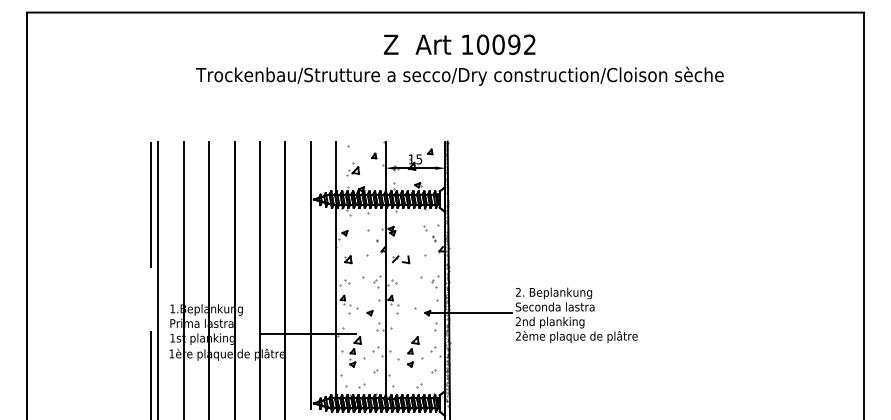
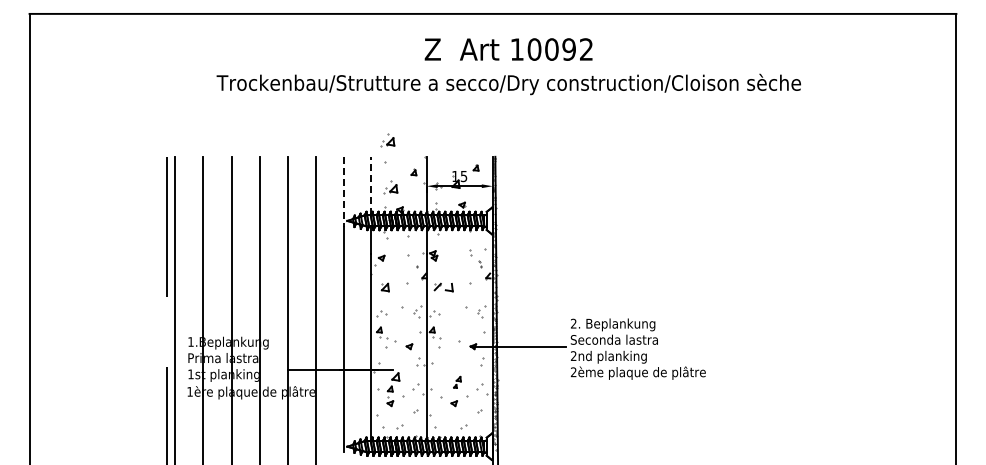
part: (350, 126) -> (387, 140), added
line: (335, 167) -> (371, 185), solid -> dashed
line: (310, 172) -> (343, 191), solid -> dashed
part: (413, 345) -> (457, 382), size x0.6

